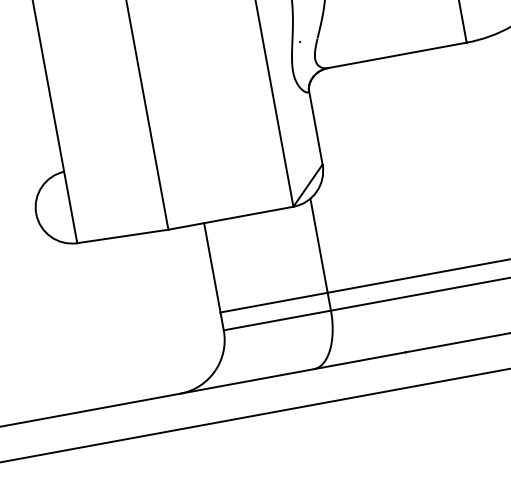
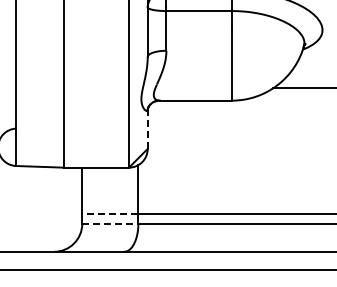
line: (315, 127) -> (147, 129), solid -> dashed
line: (272, 303) -> (109, 214), solid -> dashed
line: (277, 319) -> (110, 223), solid -> dashed

